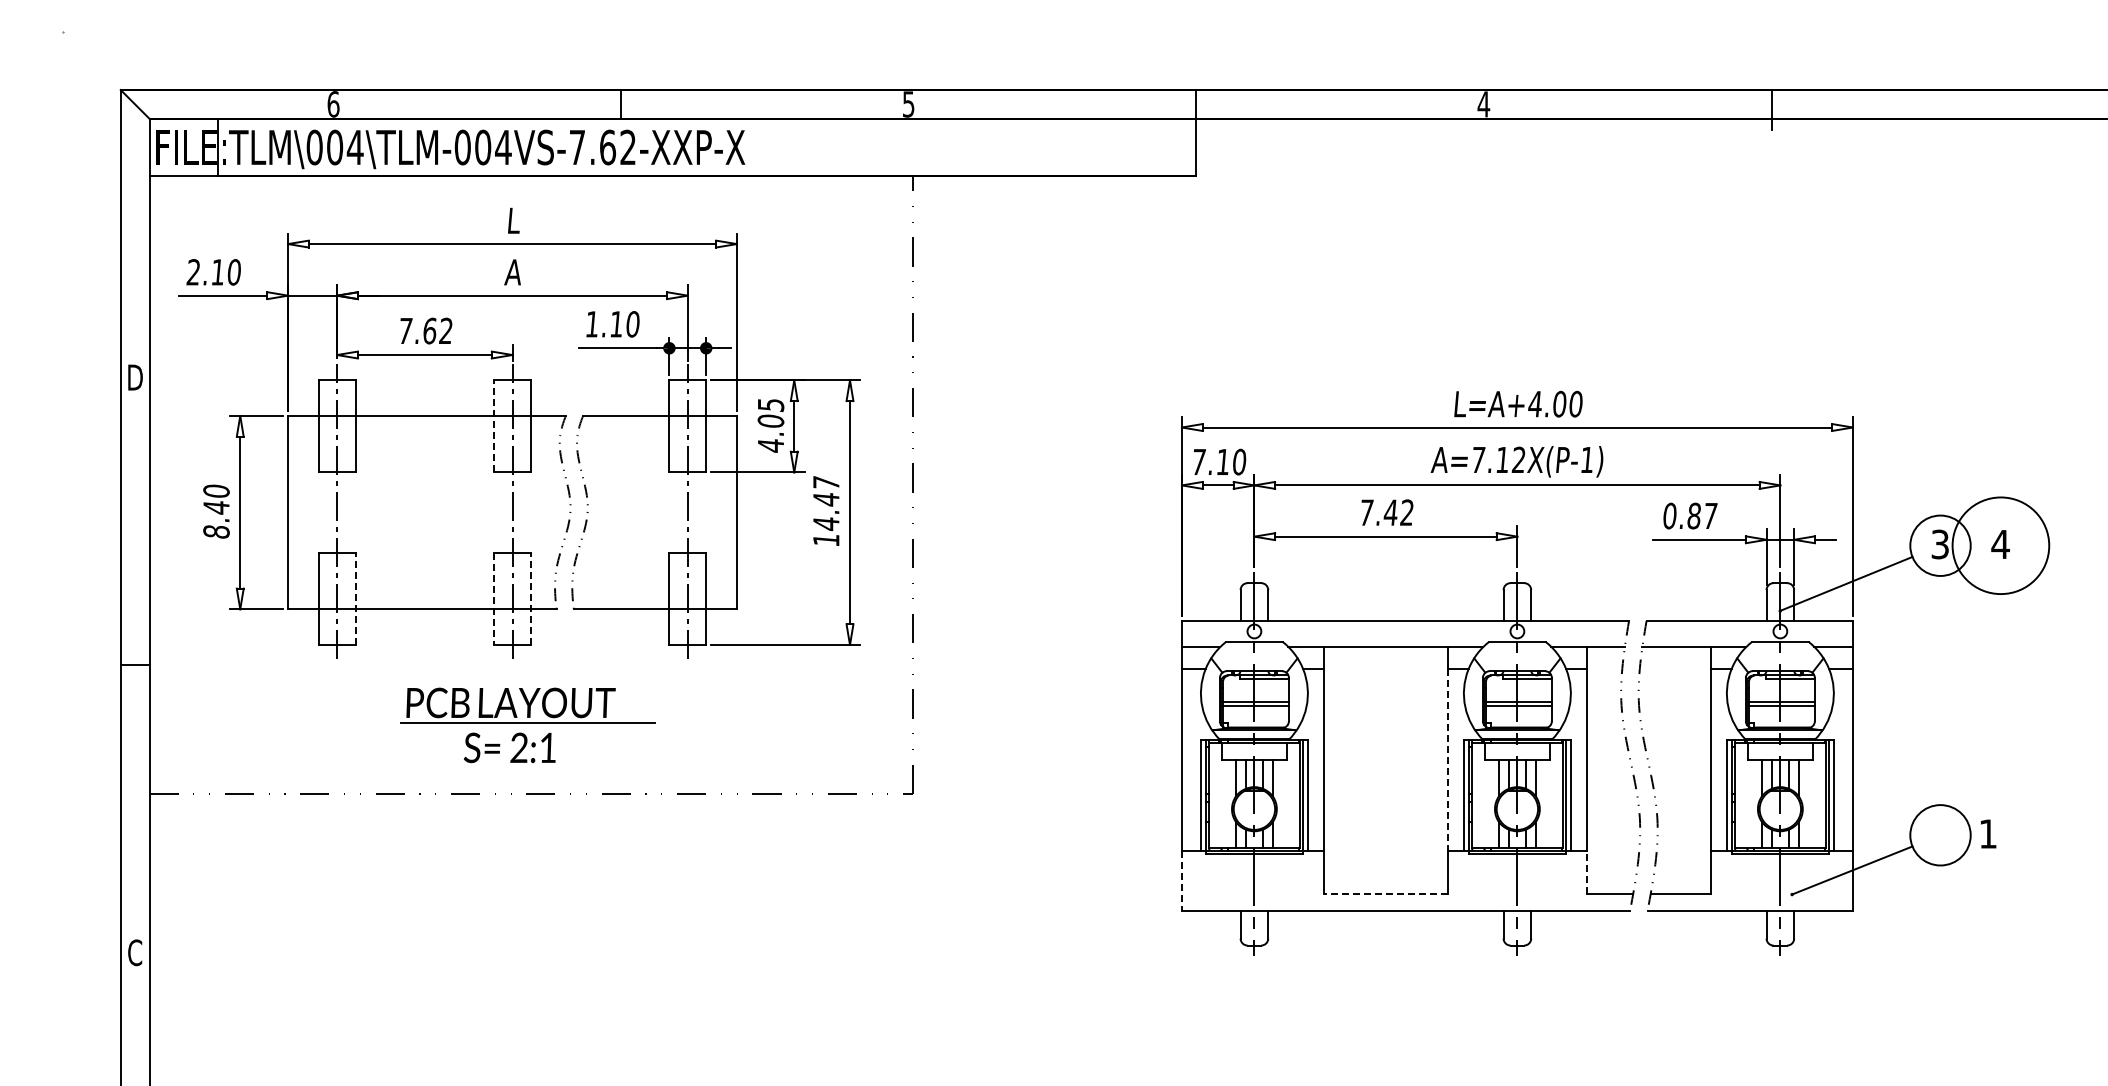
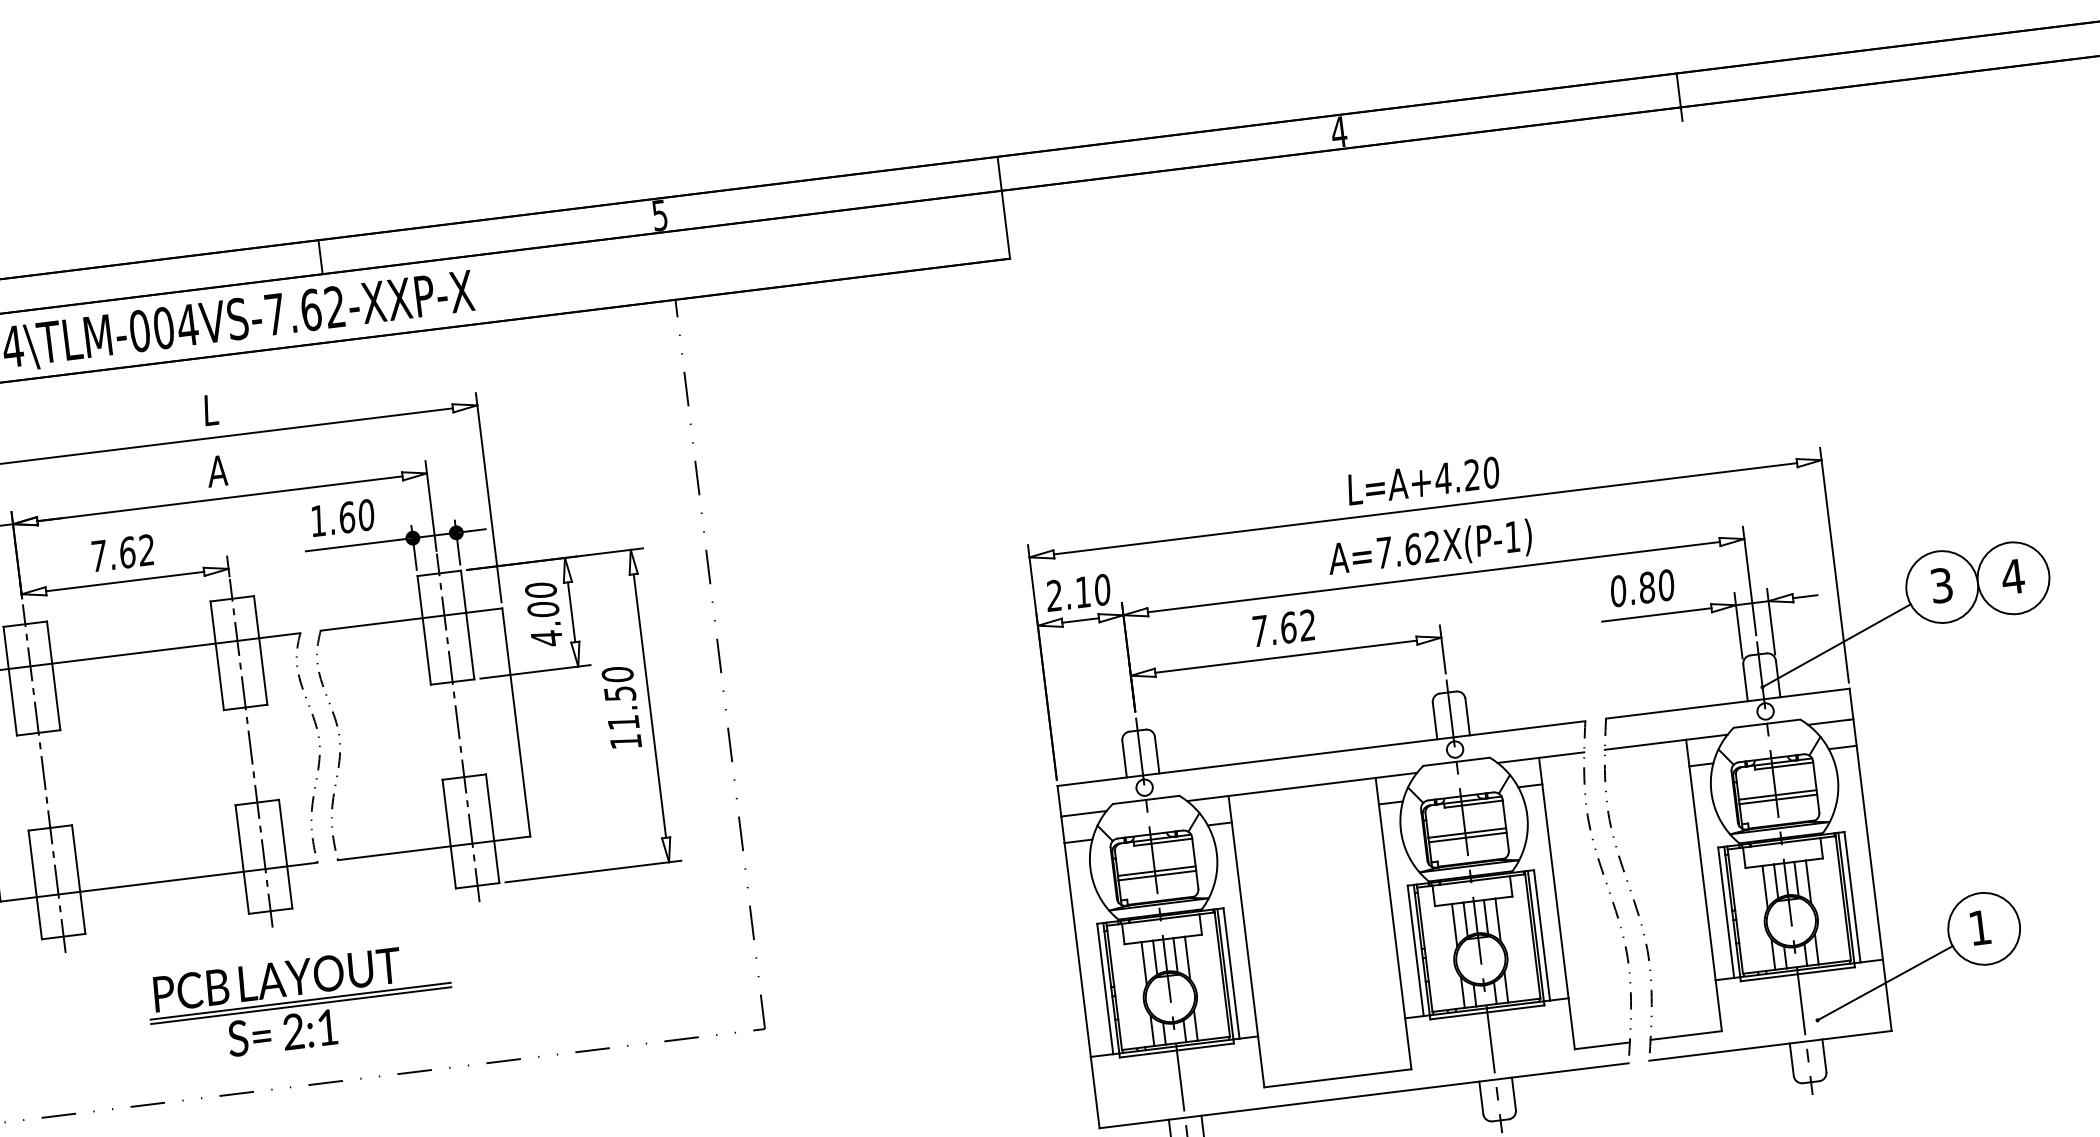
text: (616, 324) -> (346, 517), 1.10 -> 1.60
text: (1559, 403) -> (1471, 474), L=A+4.00 -> L=A+4.20
text: (770, 405) -> (540, 591), 4.05 -> 4.00
line: (494, 425) -> (217, 654), dashed -> solid
text: (1502, 459) -> (1412, 548), A=7.12X(P-1) -> A=7.62X(P-1)
text: (1198, 461) -> (1053, 595), 7.10 -> 2.10
text: (826, 503) -> (620, 698), 14.47 -> 11.50
text: (1390, 512) -> (1288, 627), 7.42 -> 7.62
text: (1710, 515) -> (1666, 584), 0.87 -> 0.80
circle: (2000, 545) -> (2013, 578), size x0.62
line: (355, 598) -> (78, 879), dashed -> solid
line: (530, 598) -> (285, 853), dashed -> solid
line: (494, 599) -> (242, 860), dashed -> solid
line: (528, 726) -> (301, 1005), added
line: (1448, 760) -> (1392, 911), dashed -> solid
text: (1988, 833) -> (1980, 927), moved
line: (1586, 872) -> (1571, 1024), dashed -> solid
line: (1181, 881) -> (1094, 1093), dashed -> solid
line: (1385, 893) -> (1337, 1078), dashed -> solid

